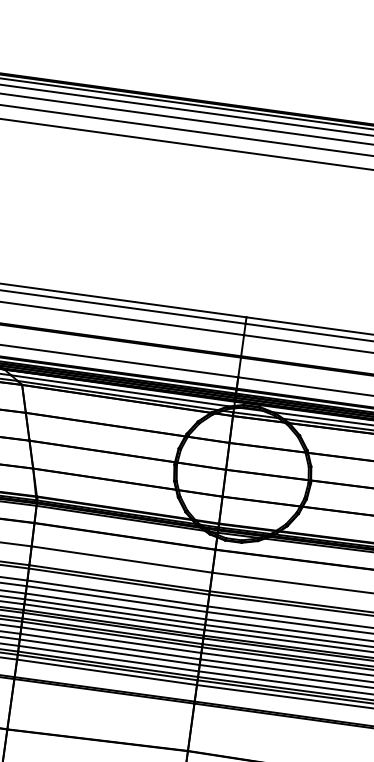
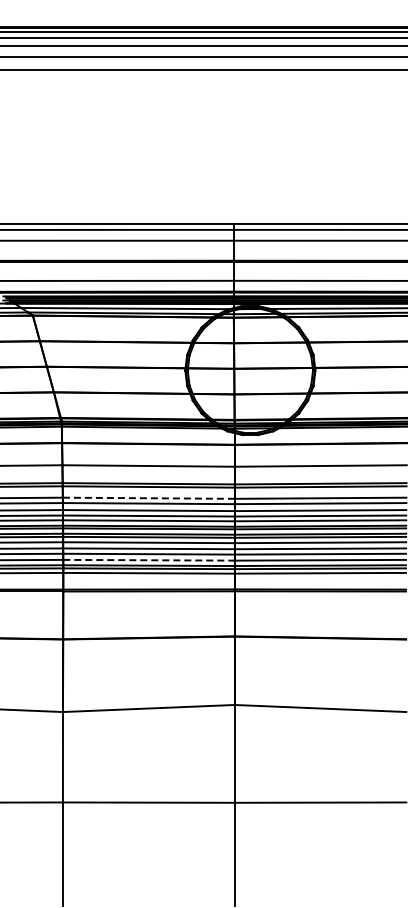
line: (117, 593) -> (148, 498), solid -> dashed
line: (108, 658) -> (148, 560), solid -> dashed

